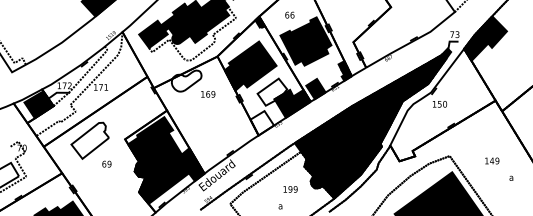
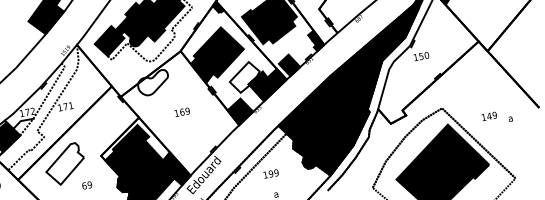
text: (208, 94) -> (182, 112), moved
fill: (262, 123) -> (240, 111), added
text: (492, 160) -> (489, 115), moved
text: (290, 189) -> (271, 174), moved

